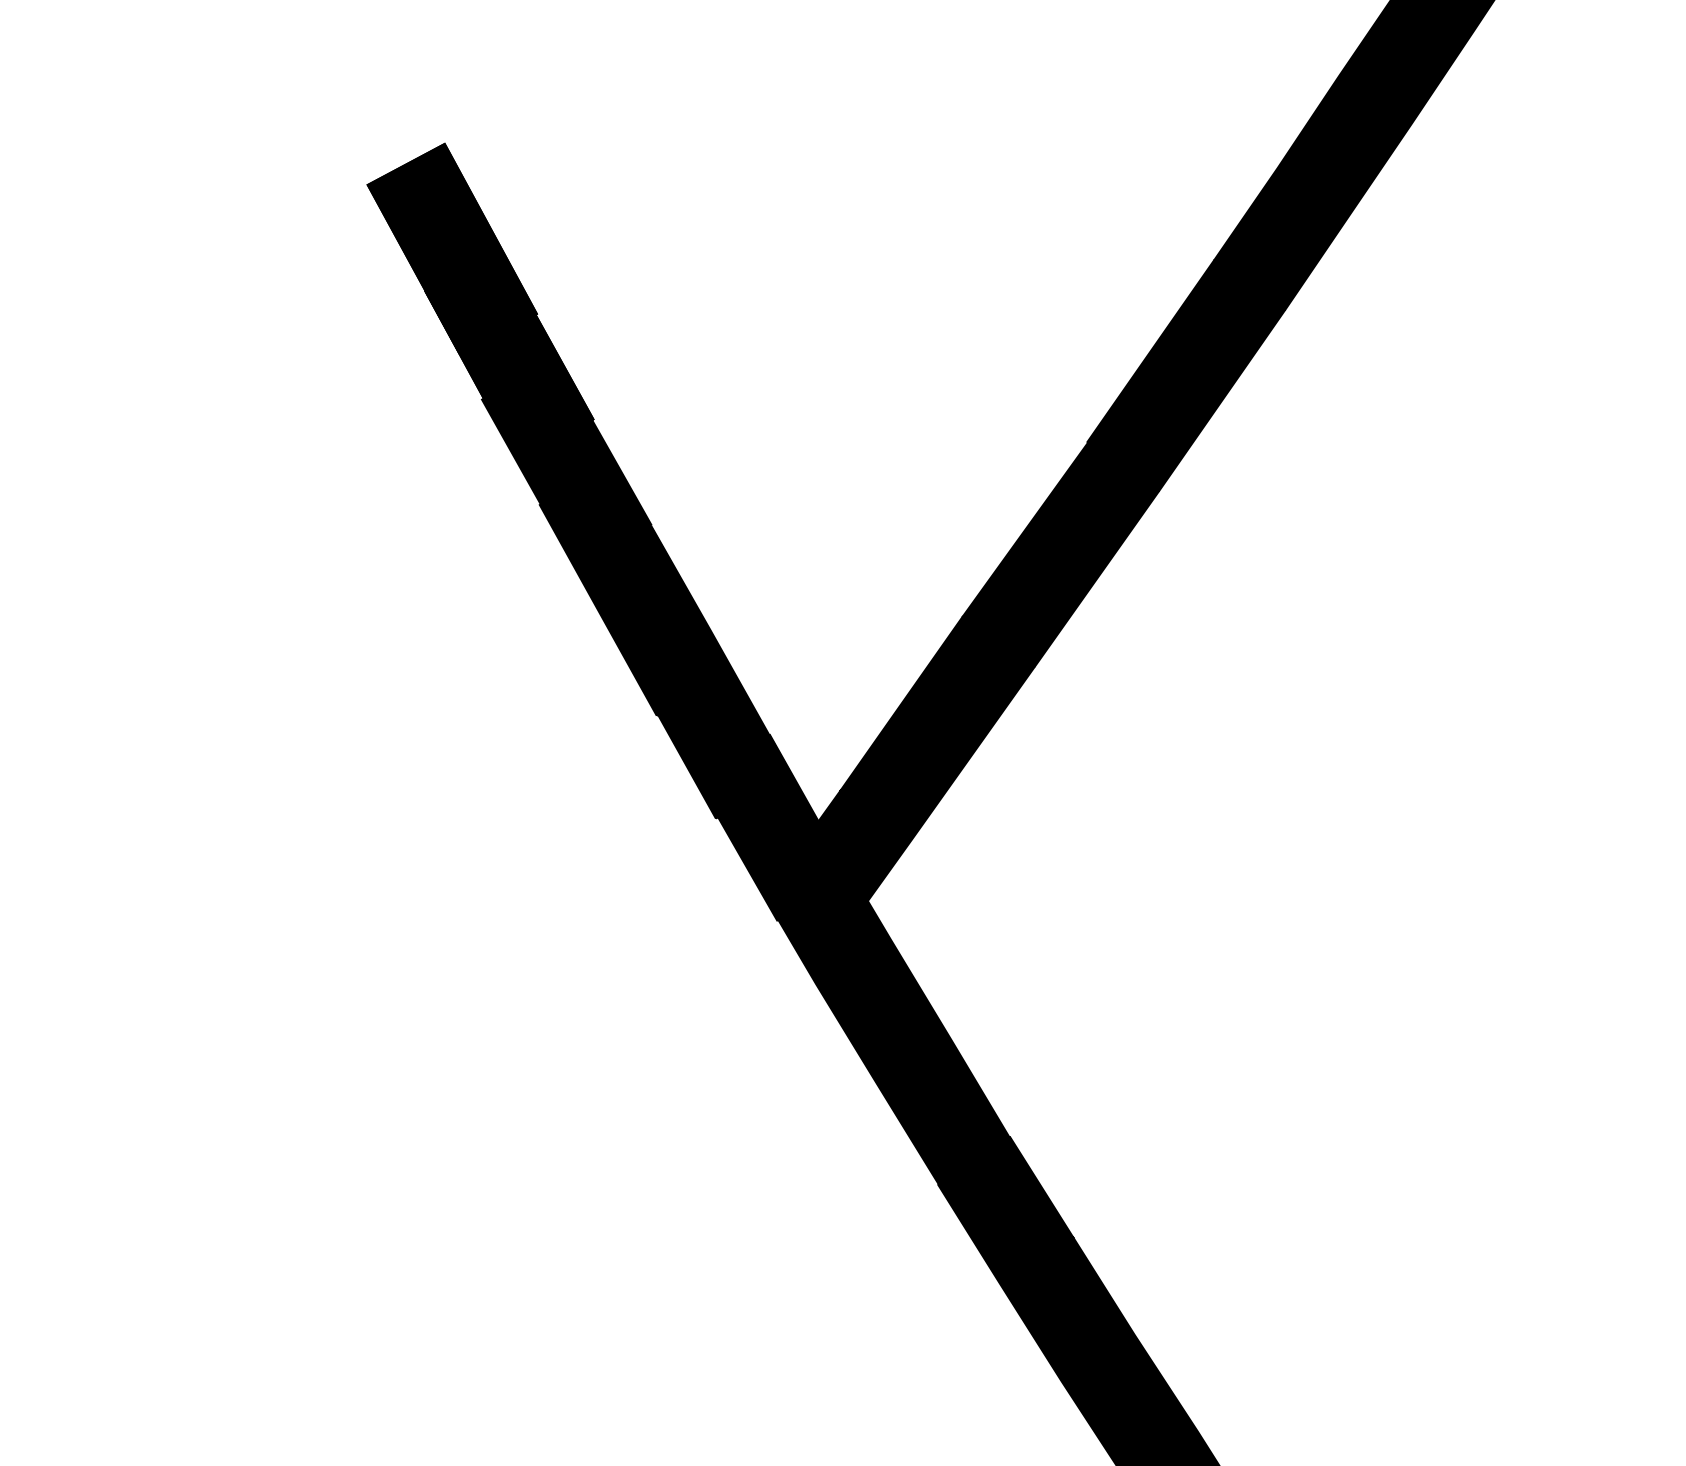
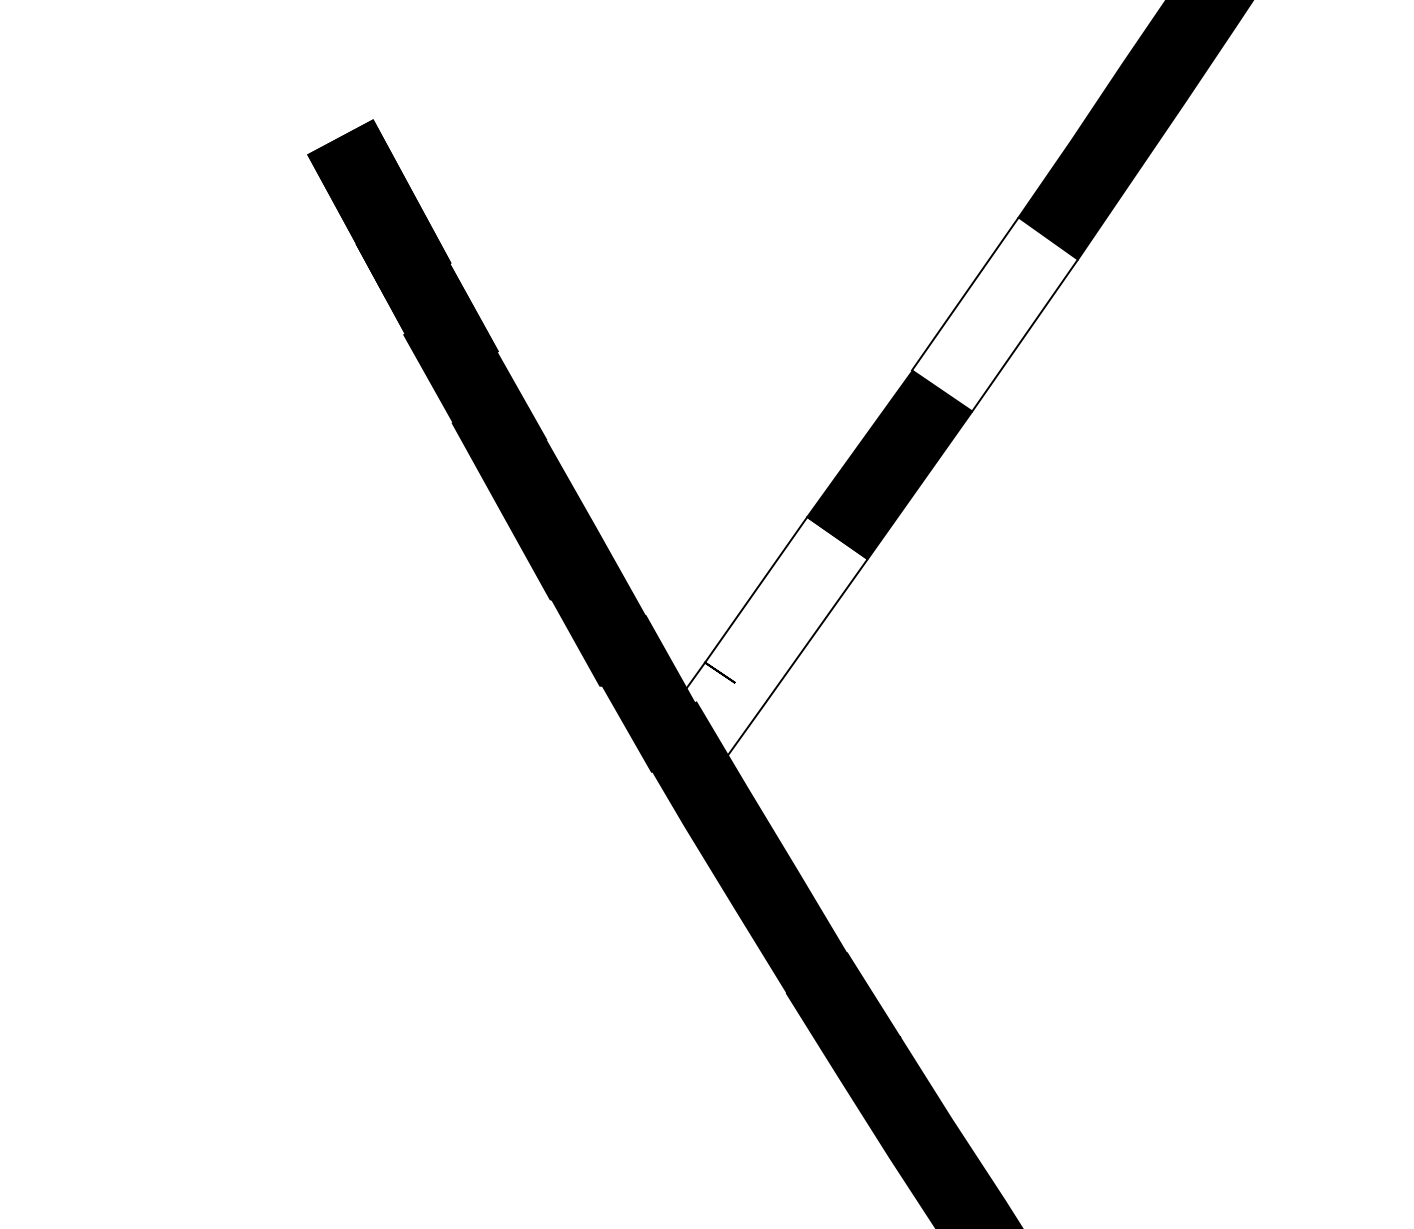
fill: (1185, 375) -> (994, 314), removed
fill: (906, 771) -> (760, 646), removed

